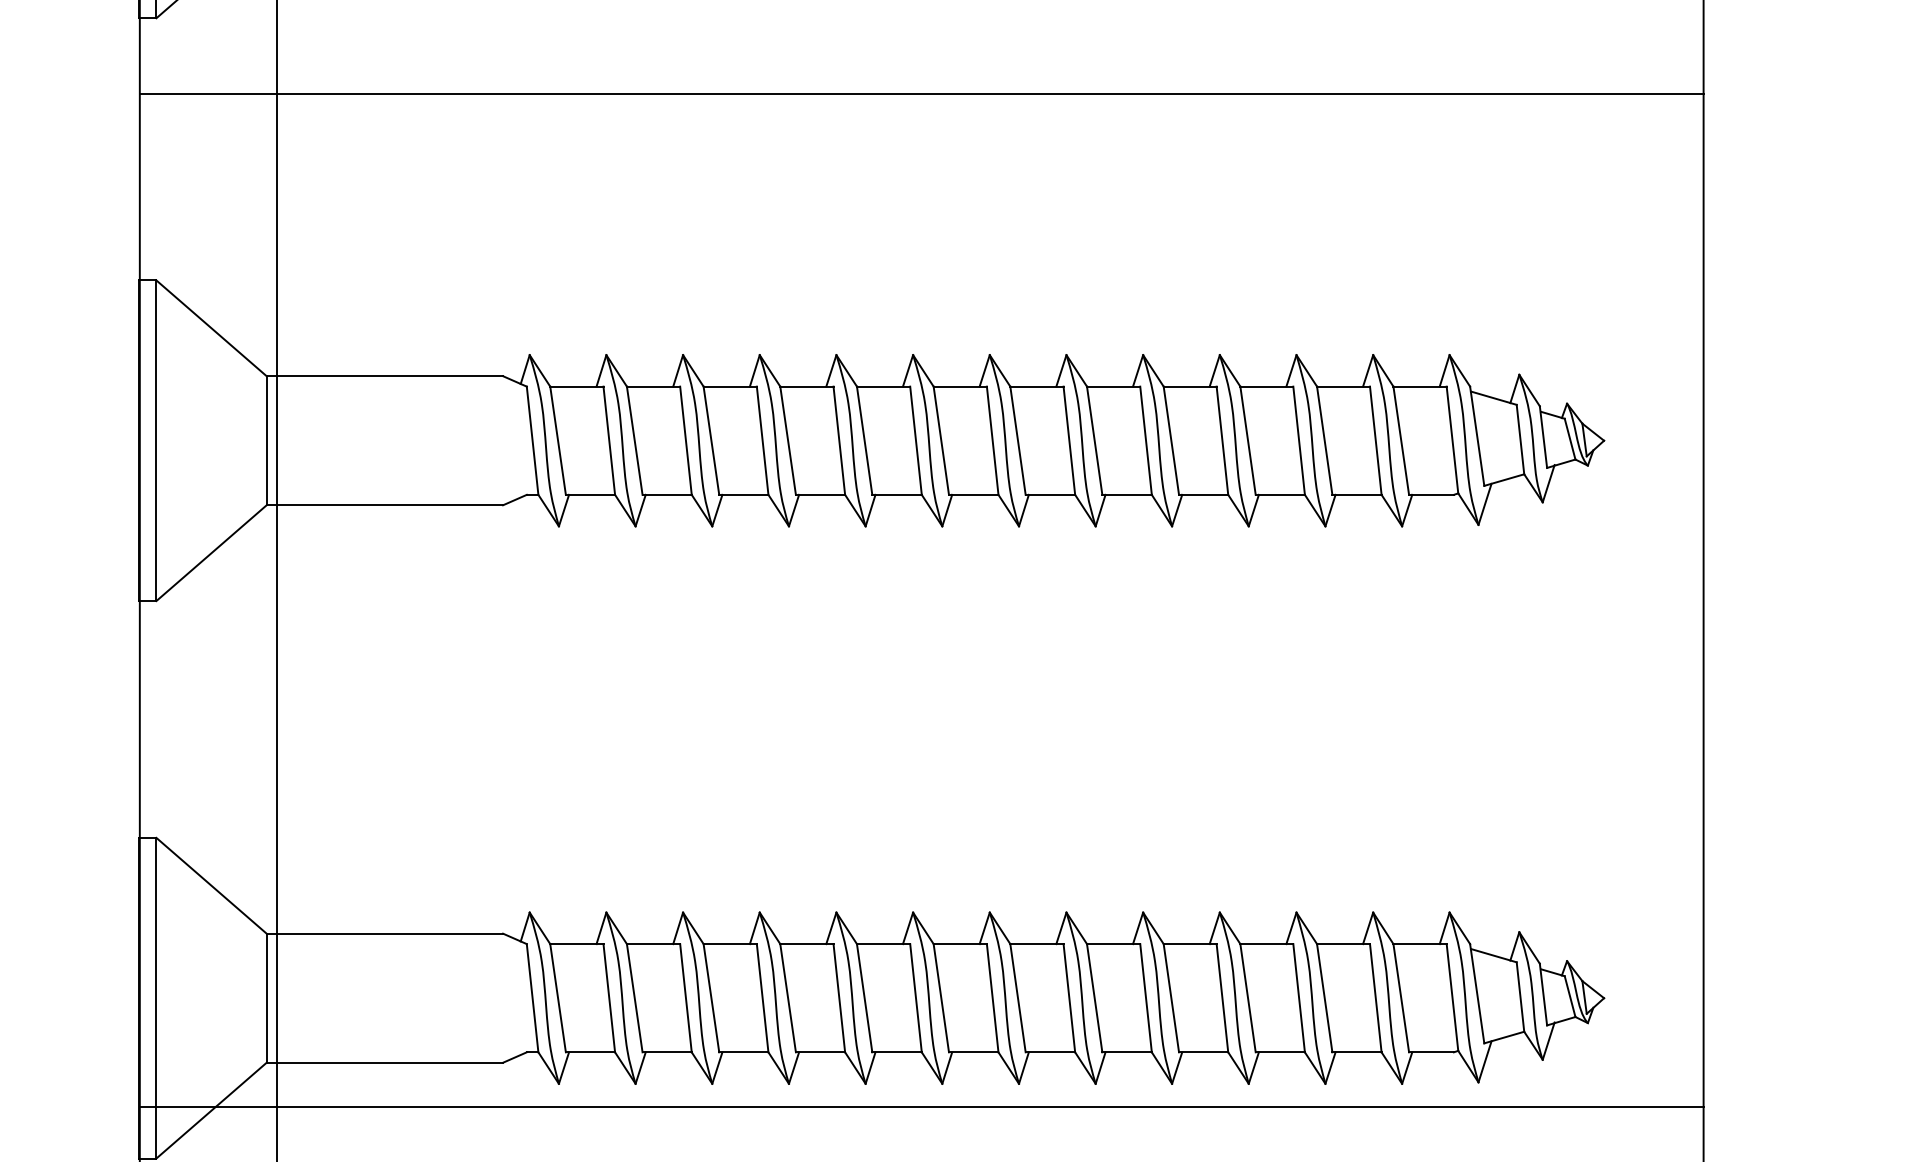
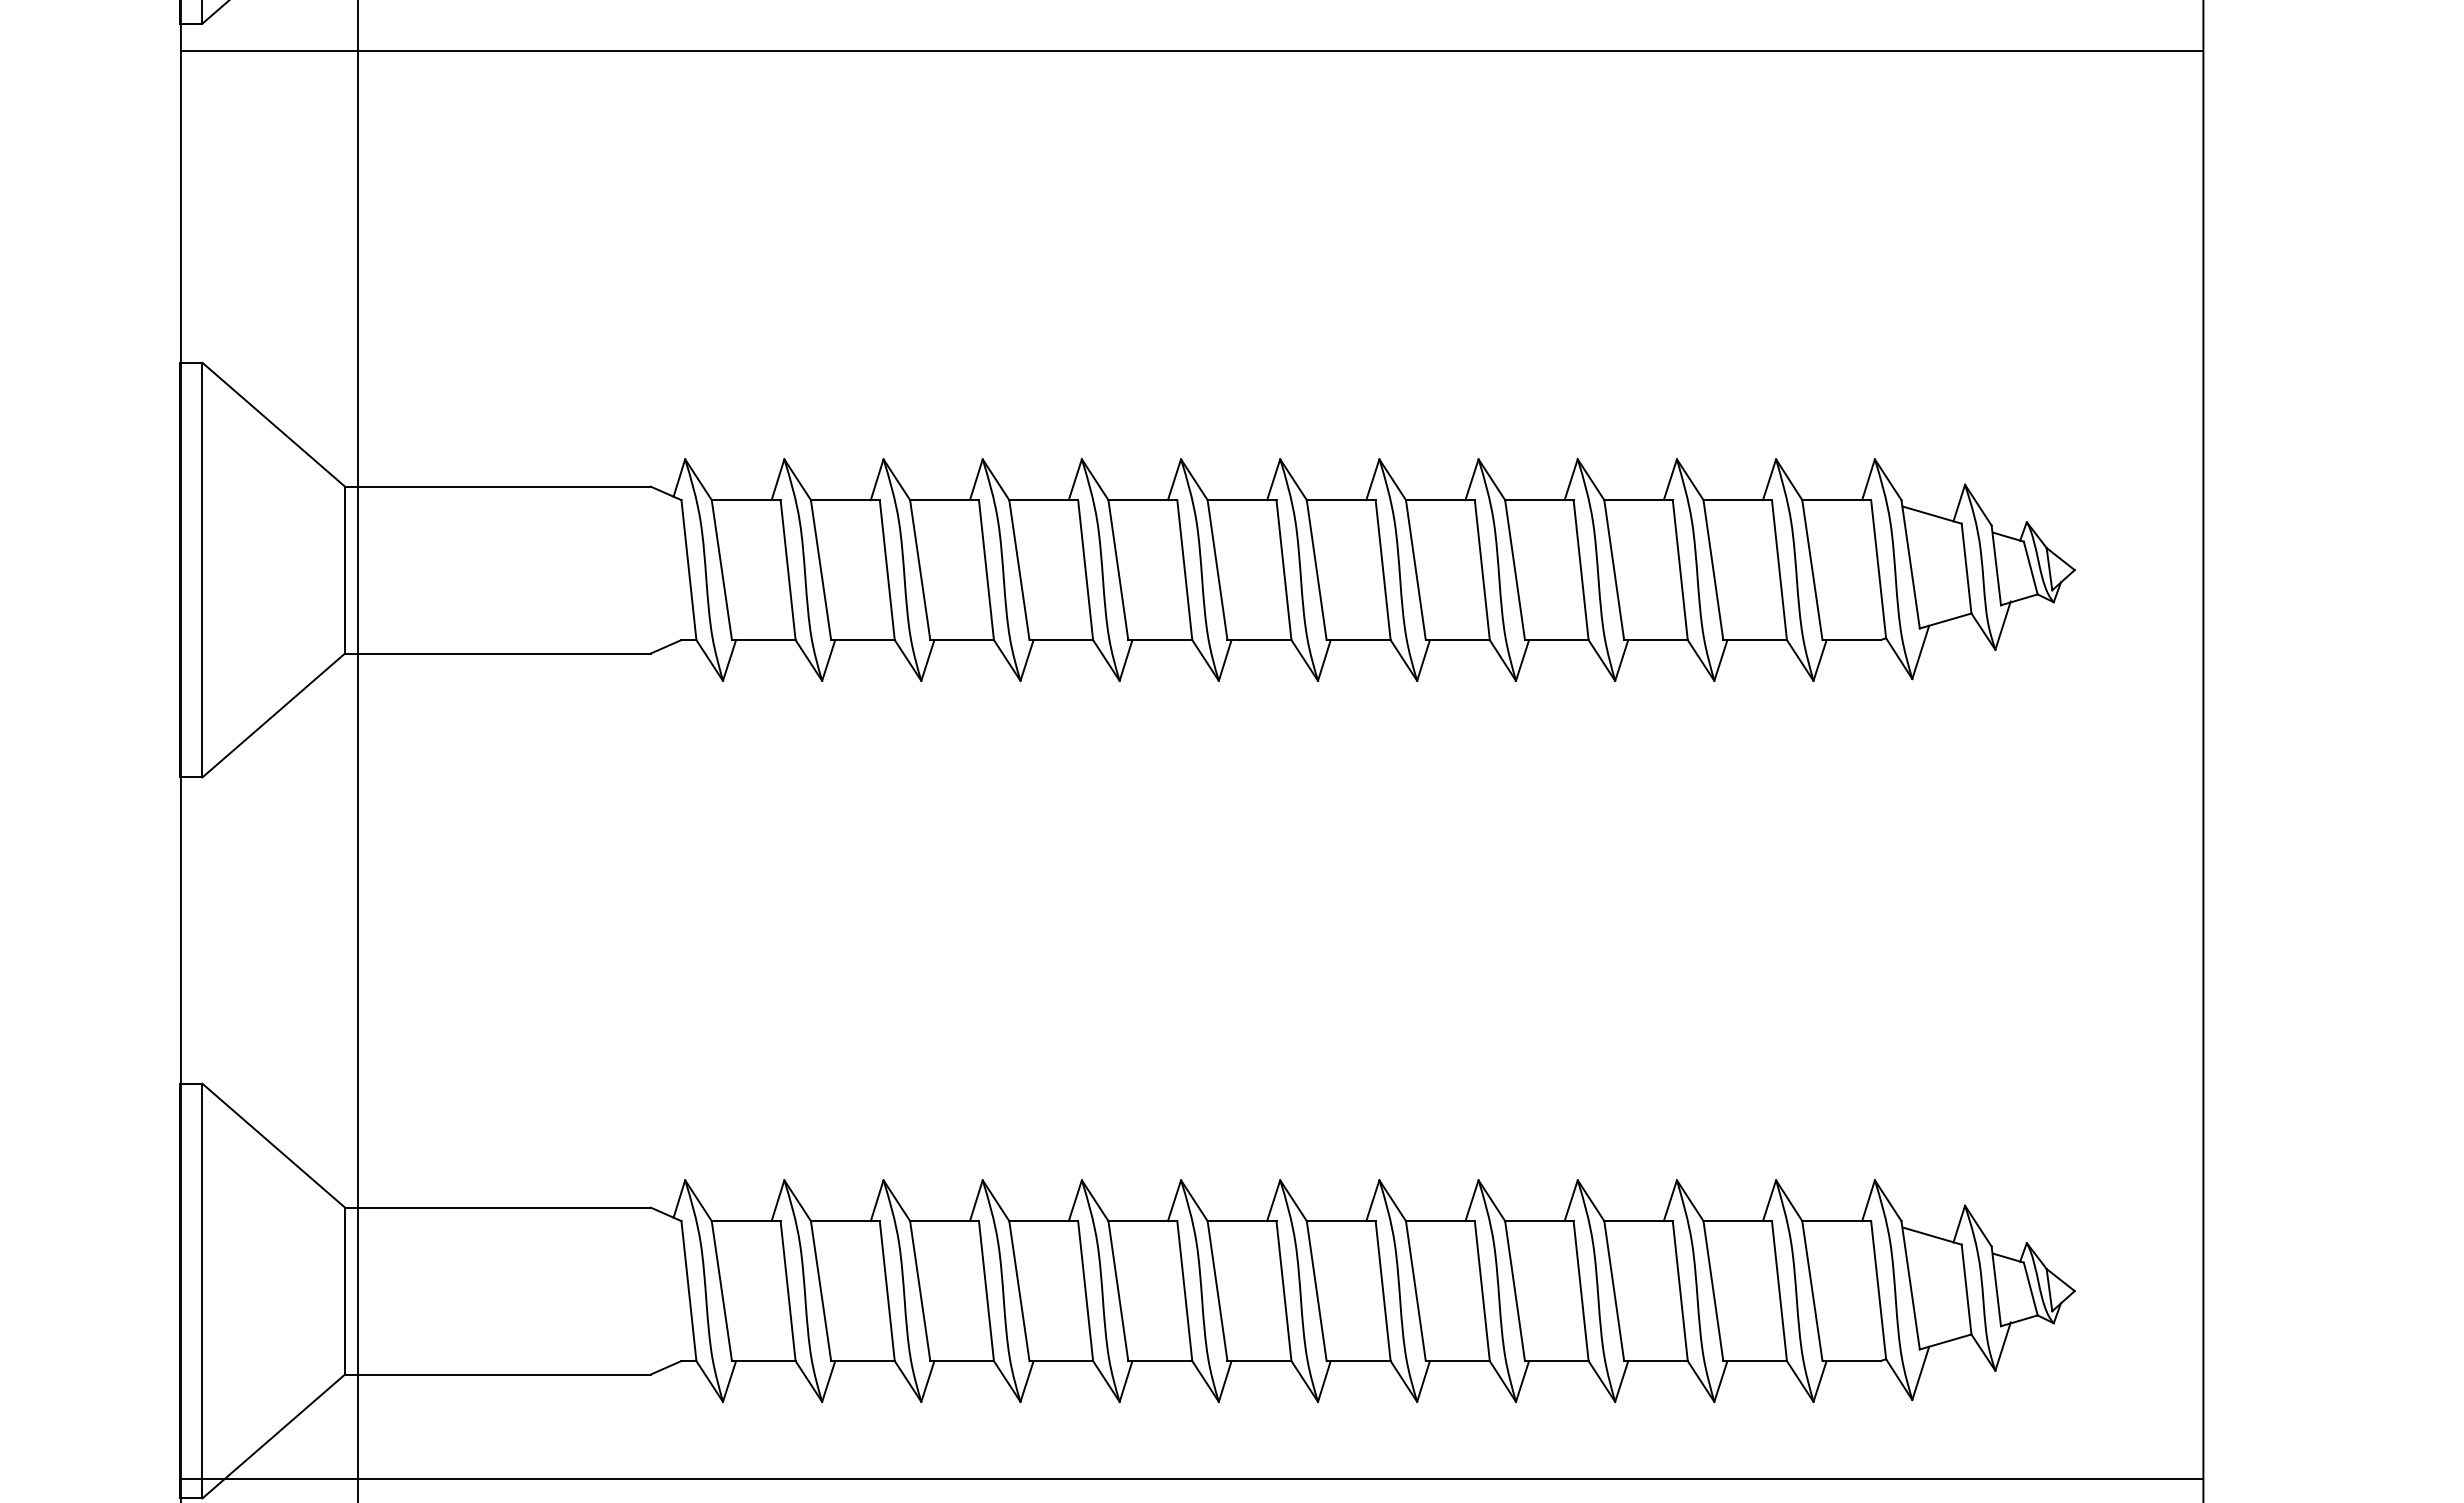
line: (921, 93) -> (1191, 51), moved
line: (921, 1107) -> (1191, 1479), moved

